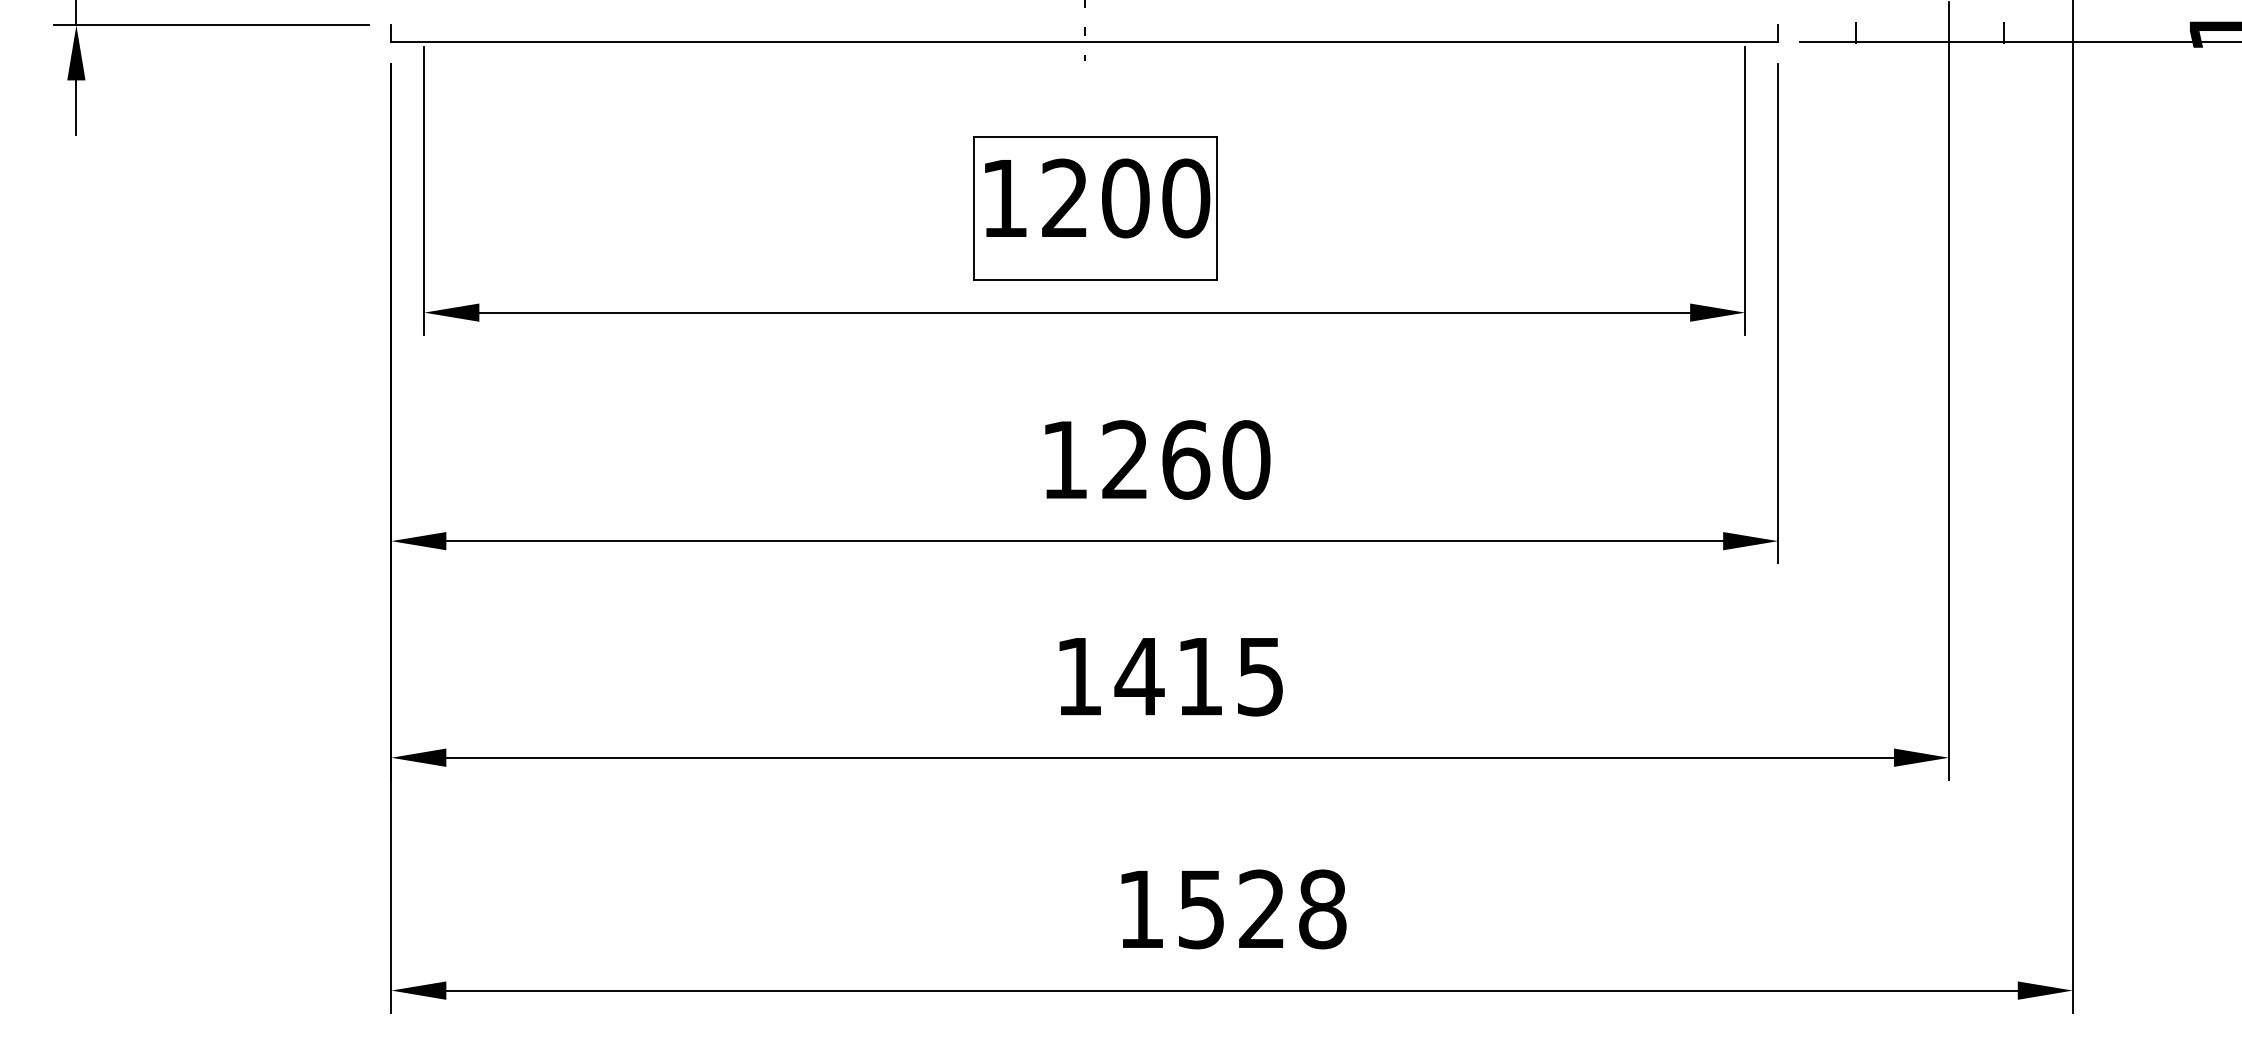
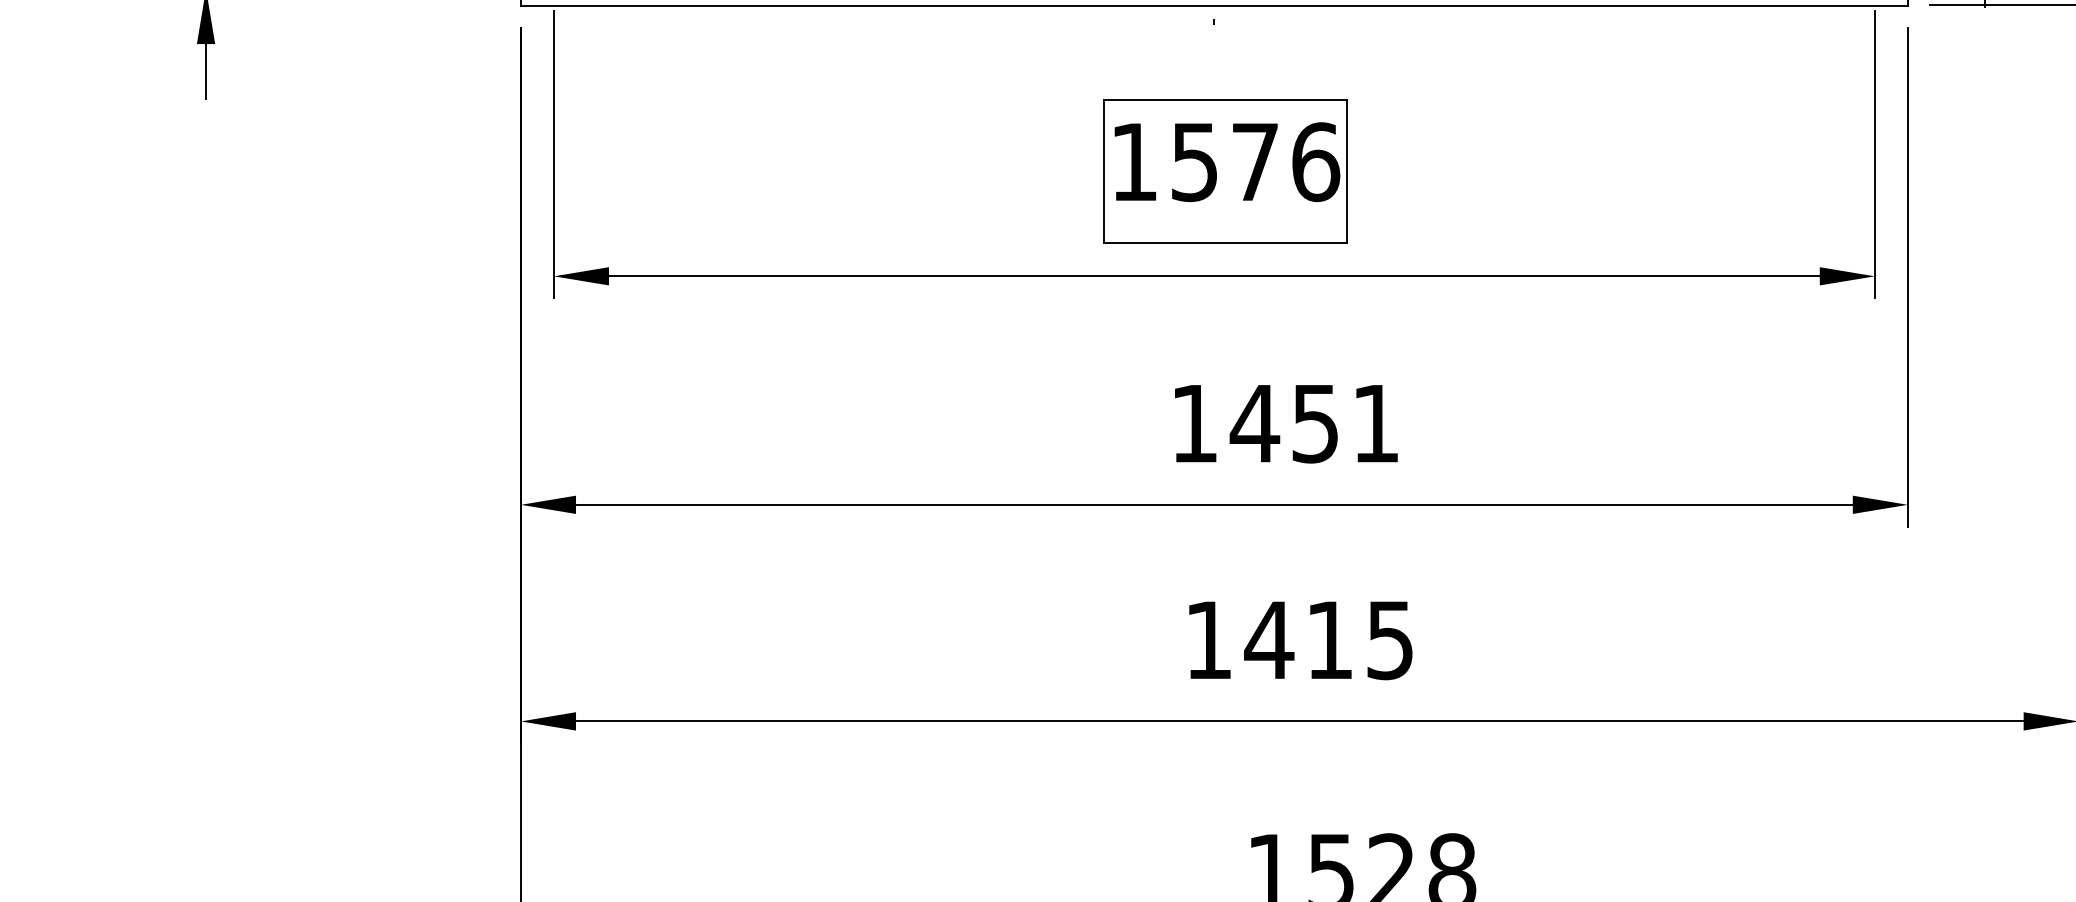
text: (1126, 198) -> (1256, 162), 1200 -> 1576
text: (1185, 459) -> (1315, 423), 1260 -> 1451

